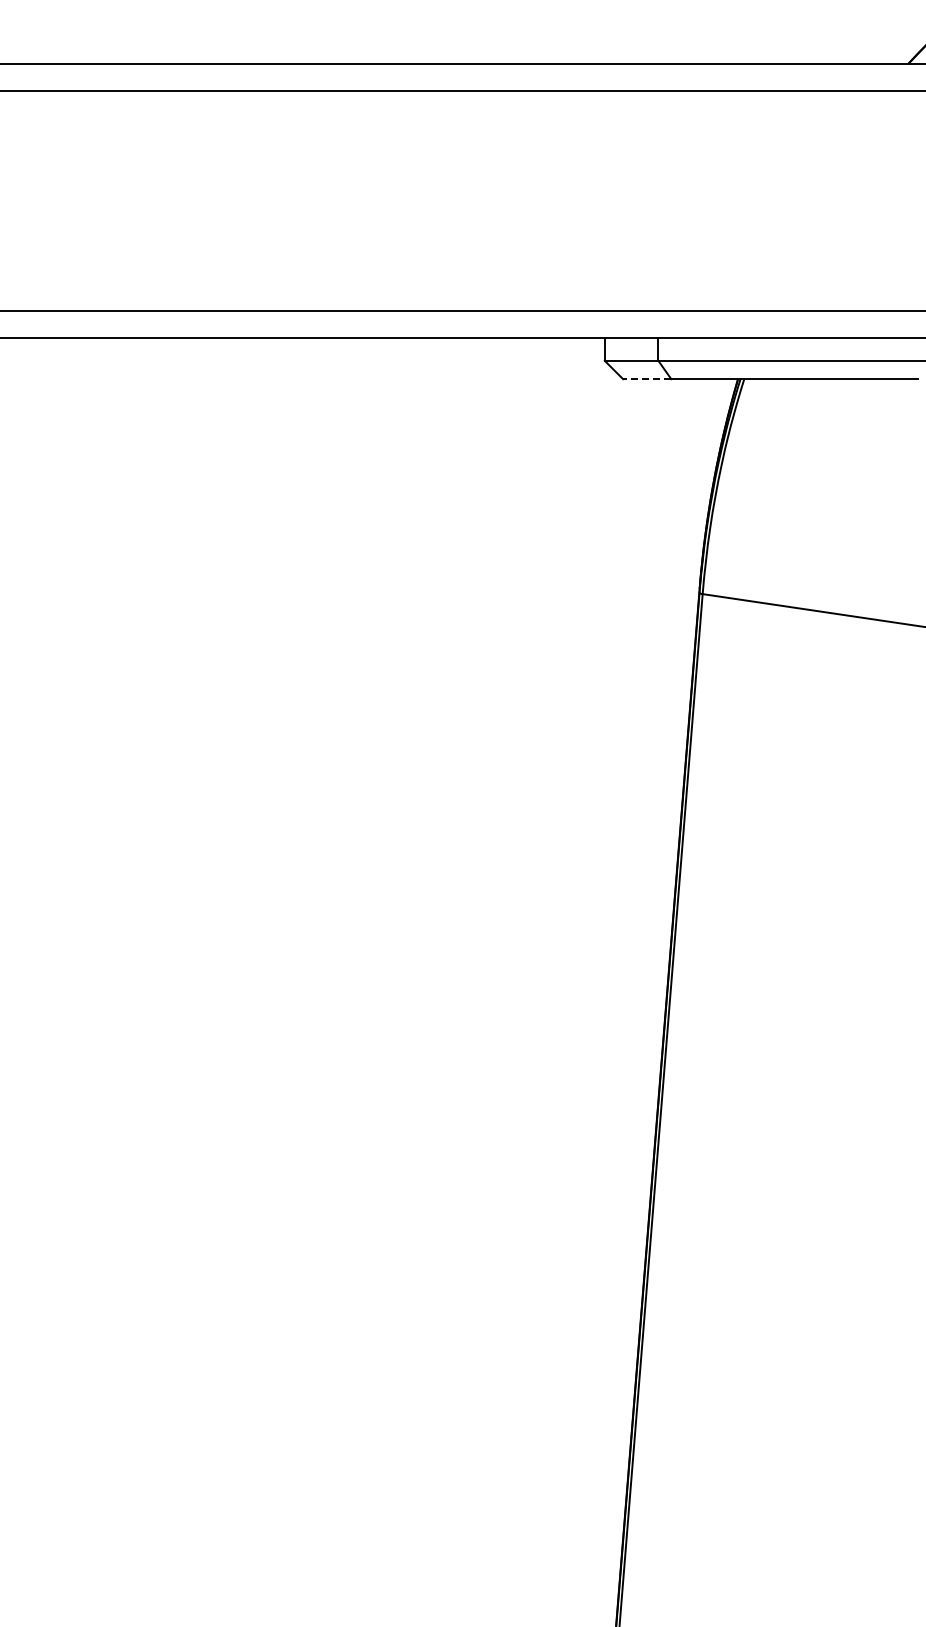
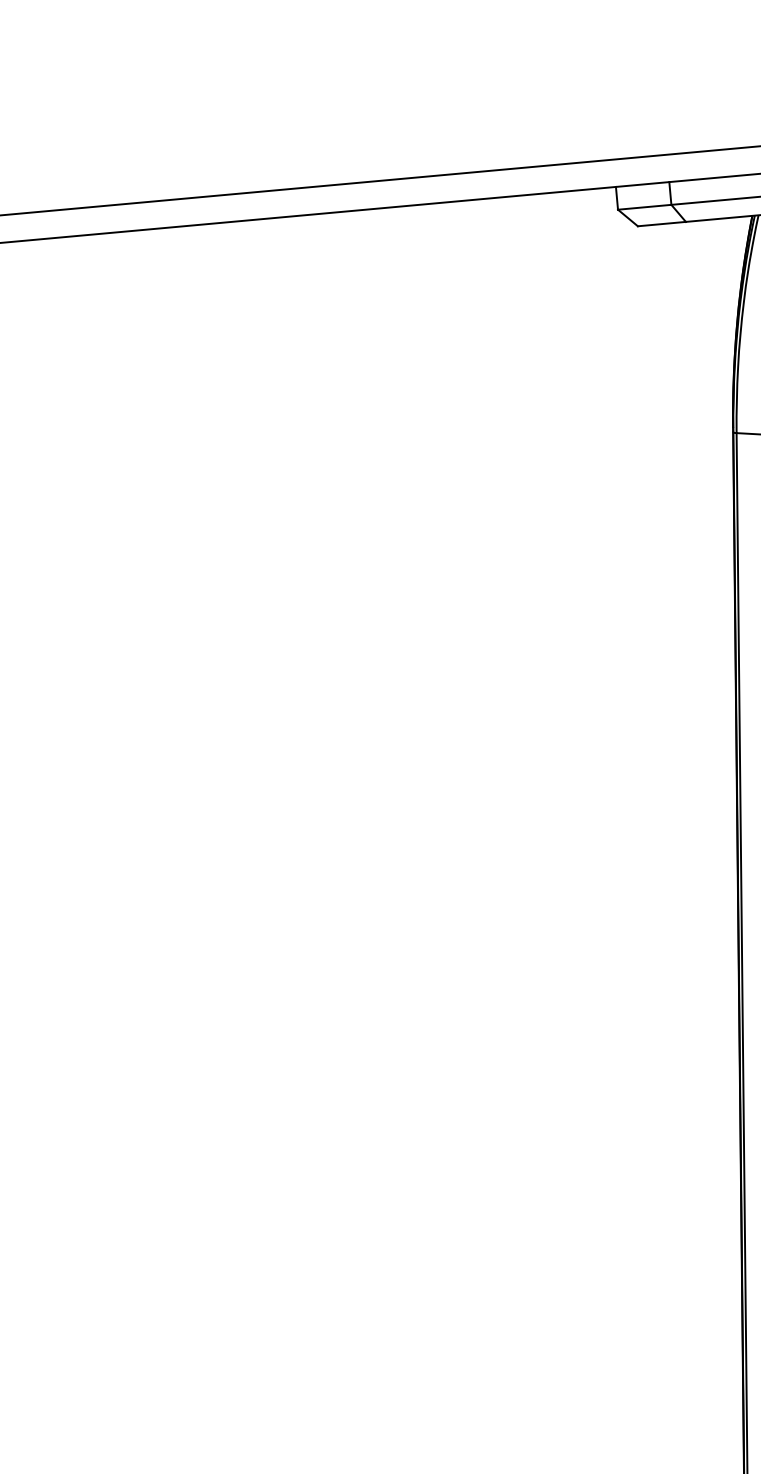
line: (646, 379) -> (661, 224), dashed -> solid

